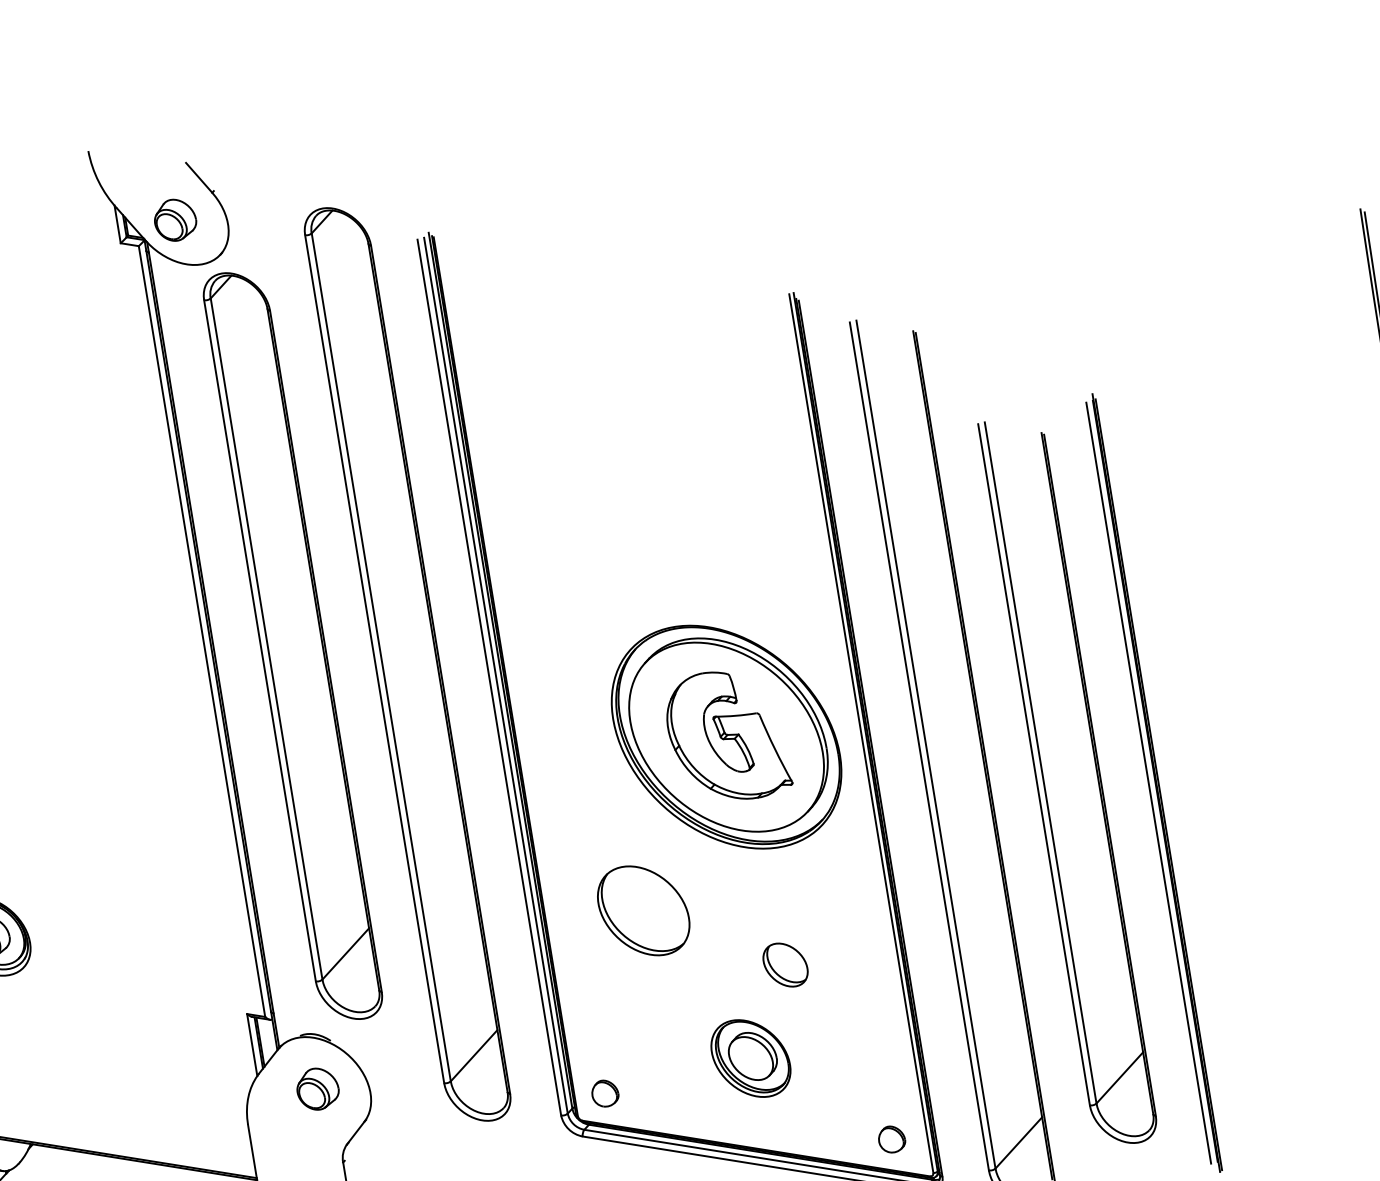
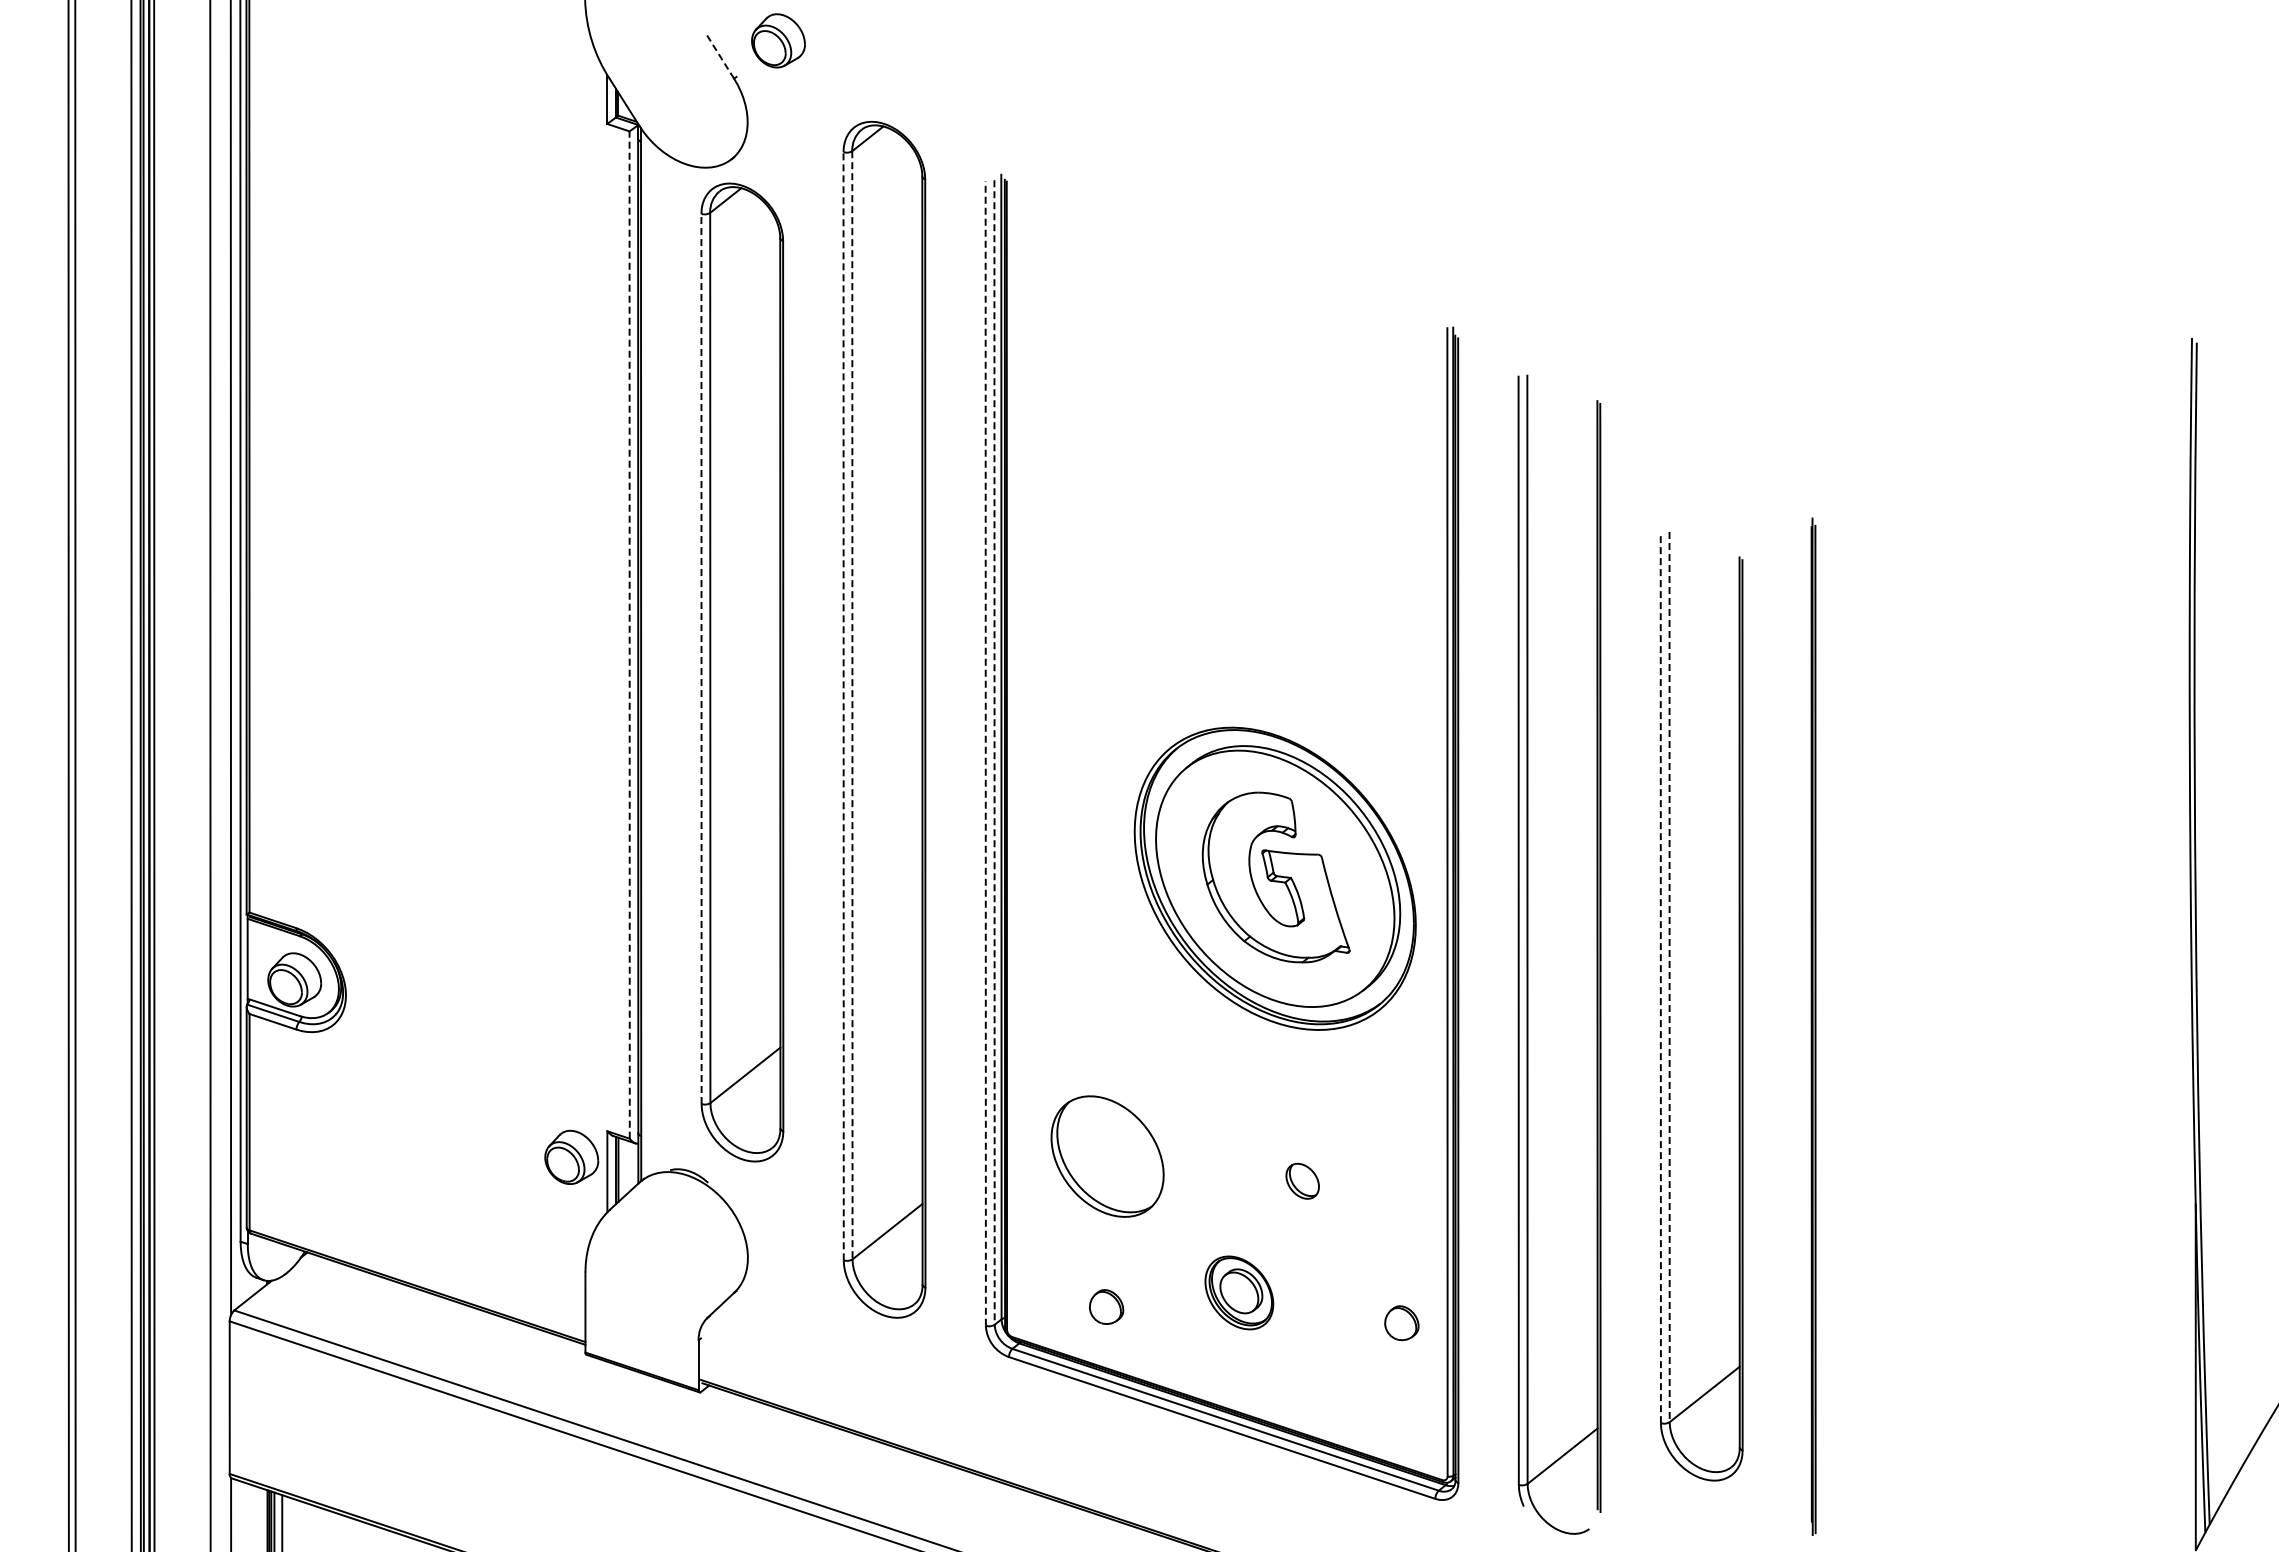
line: (199, 178) -> (720, 57), solid -> dashed
part: (175, 219) -> (778, 40), moved
line: (201, 631) -> (629, 635), solid -> dashed
line: (259, 640) -> (701, 658), solid -> dashed
line: (381, 657) -> (852, 705), solid -> dashed
line: (374, 658) -> (843, 705), solid -> dashed
line: (496, 676) -> (994, 753), solid -> dashed
line: (489, 677) -> (985, 753), solid -> dashed
line: (1040, 763) -> (1669, 977), solid -> dashed
line: (1033, 764) -> (1660, 977), solid -> dashed
line: (1148, 783) -> (1802, 1025), removed
part: (643, 910) -> (1107, 1156), moved
part: (785, 965) -> (1302, 1181), size x0.6
part: (751, 1058) -> (1239, 1292), size x0.7
part: (317, 1088) -> (571, 1156), moved
part: (605, 1093) -> (1106, 1306), moved
part: (891, 1139) -> (1401, 1323), moved

